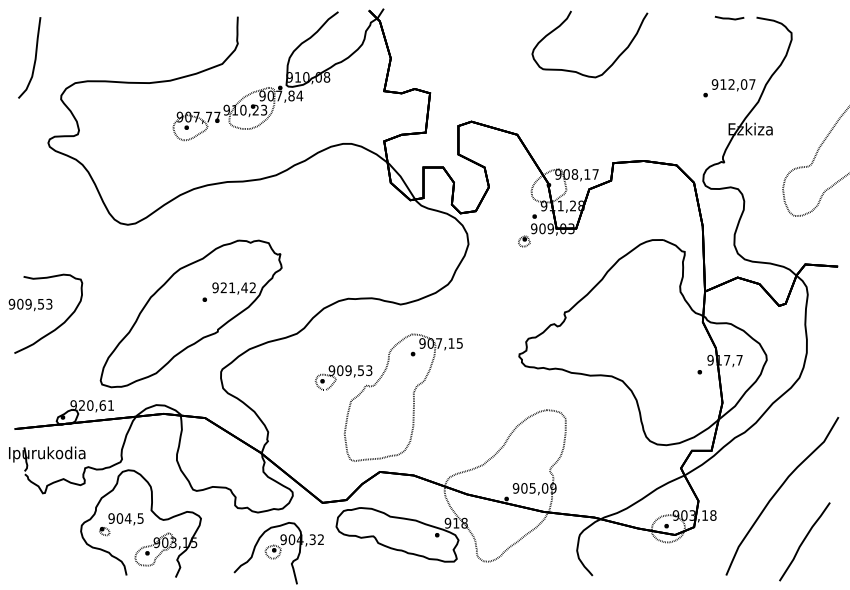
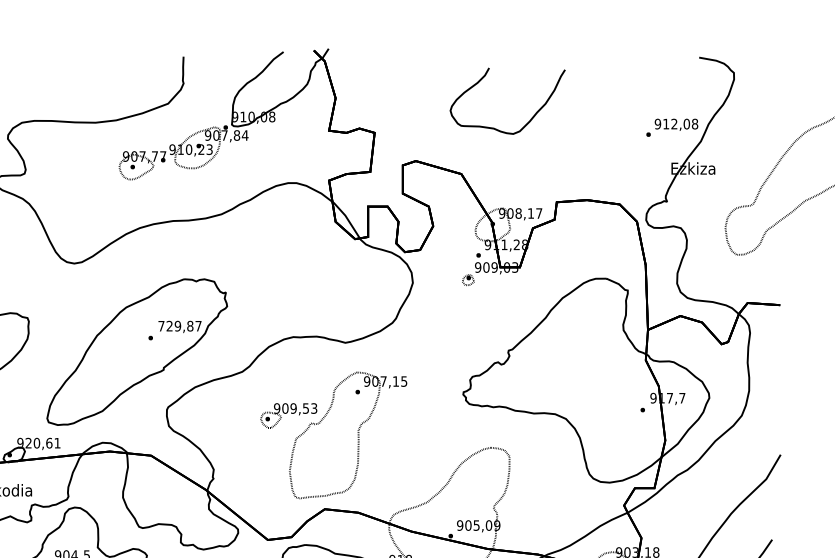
line: (729, 17) -> (672, 57), removed
curve: (612, 62) -> (530, 119), moved
text: (752, 84) -> (695, 124), 912,07 -> 912,08
text: (233, 287) -> (179, 325), 921,42 -> 729,87

